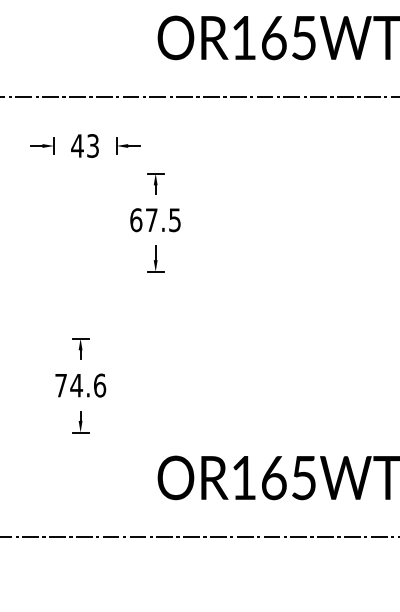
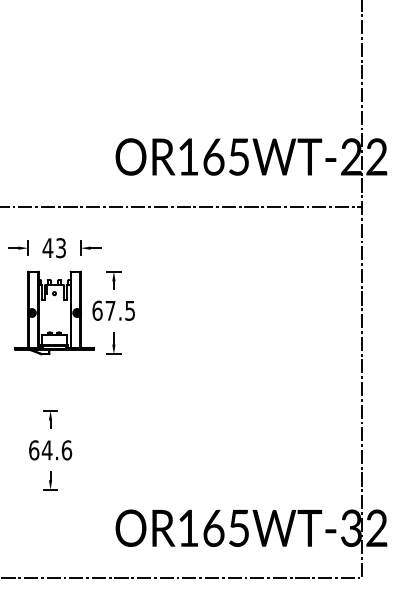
part: (85, 222) -> (54, 312), added
text: (61, 385) -> (34, 450), 74.6 -> 64.6

